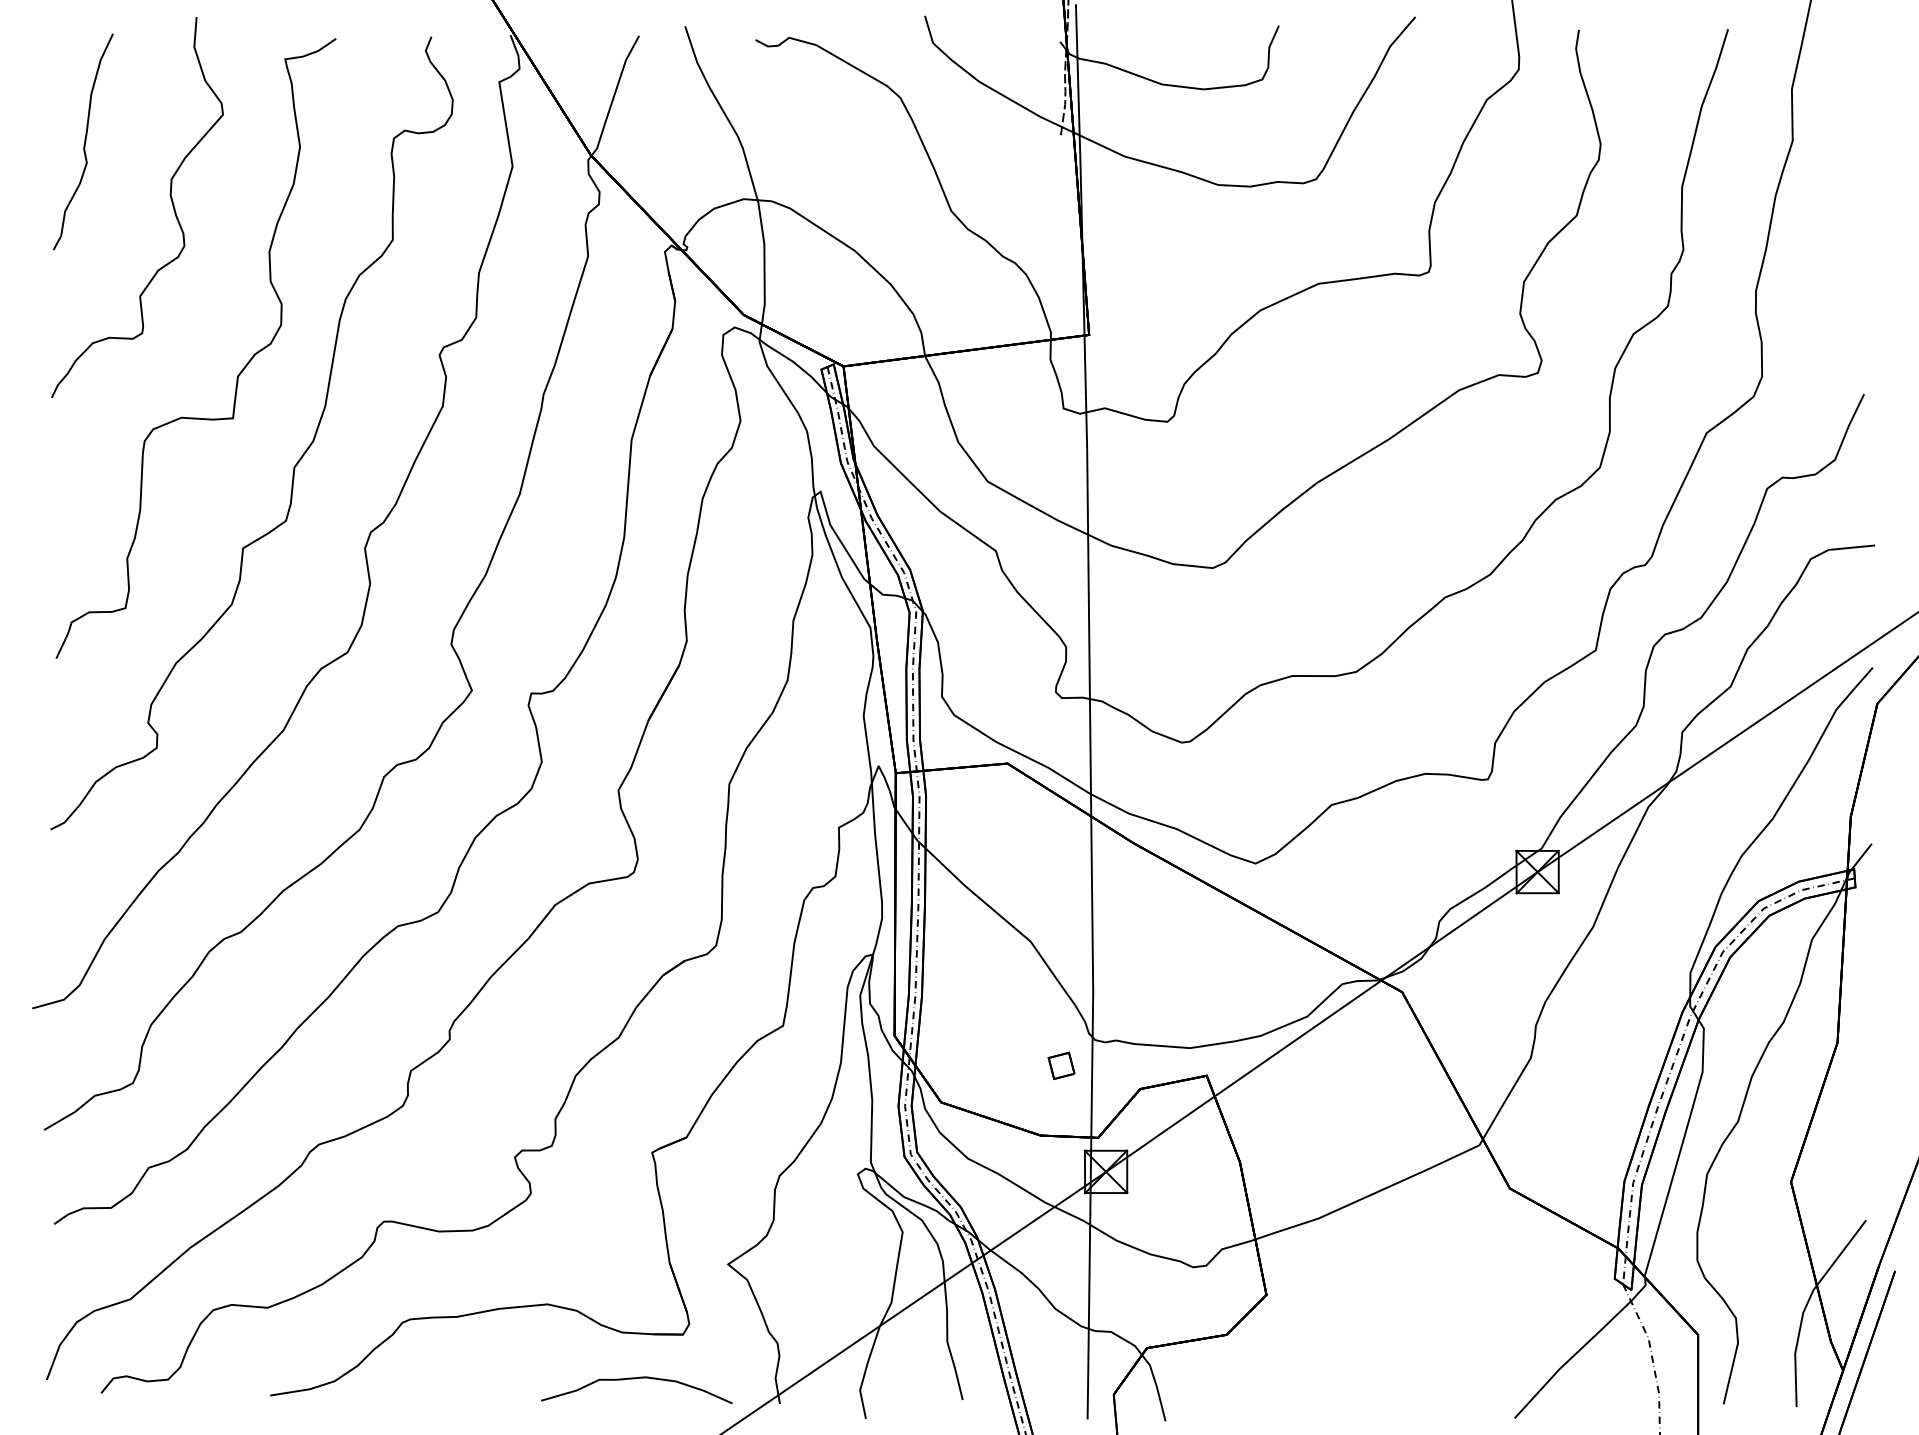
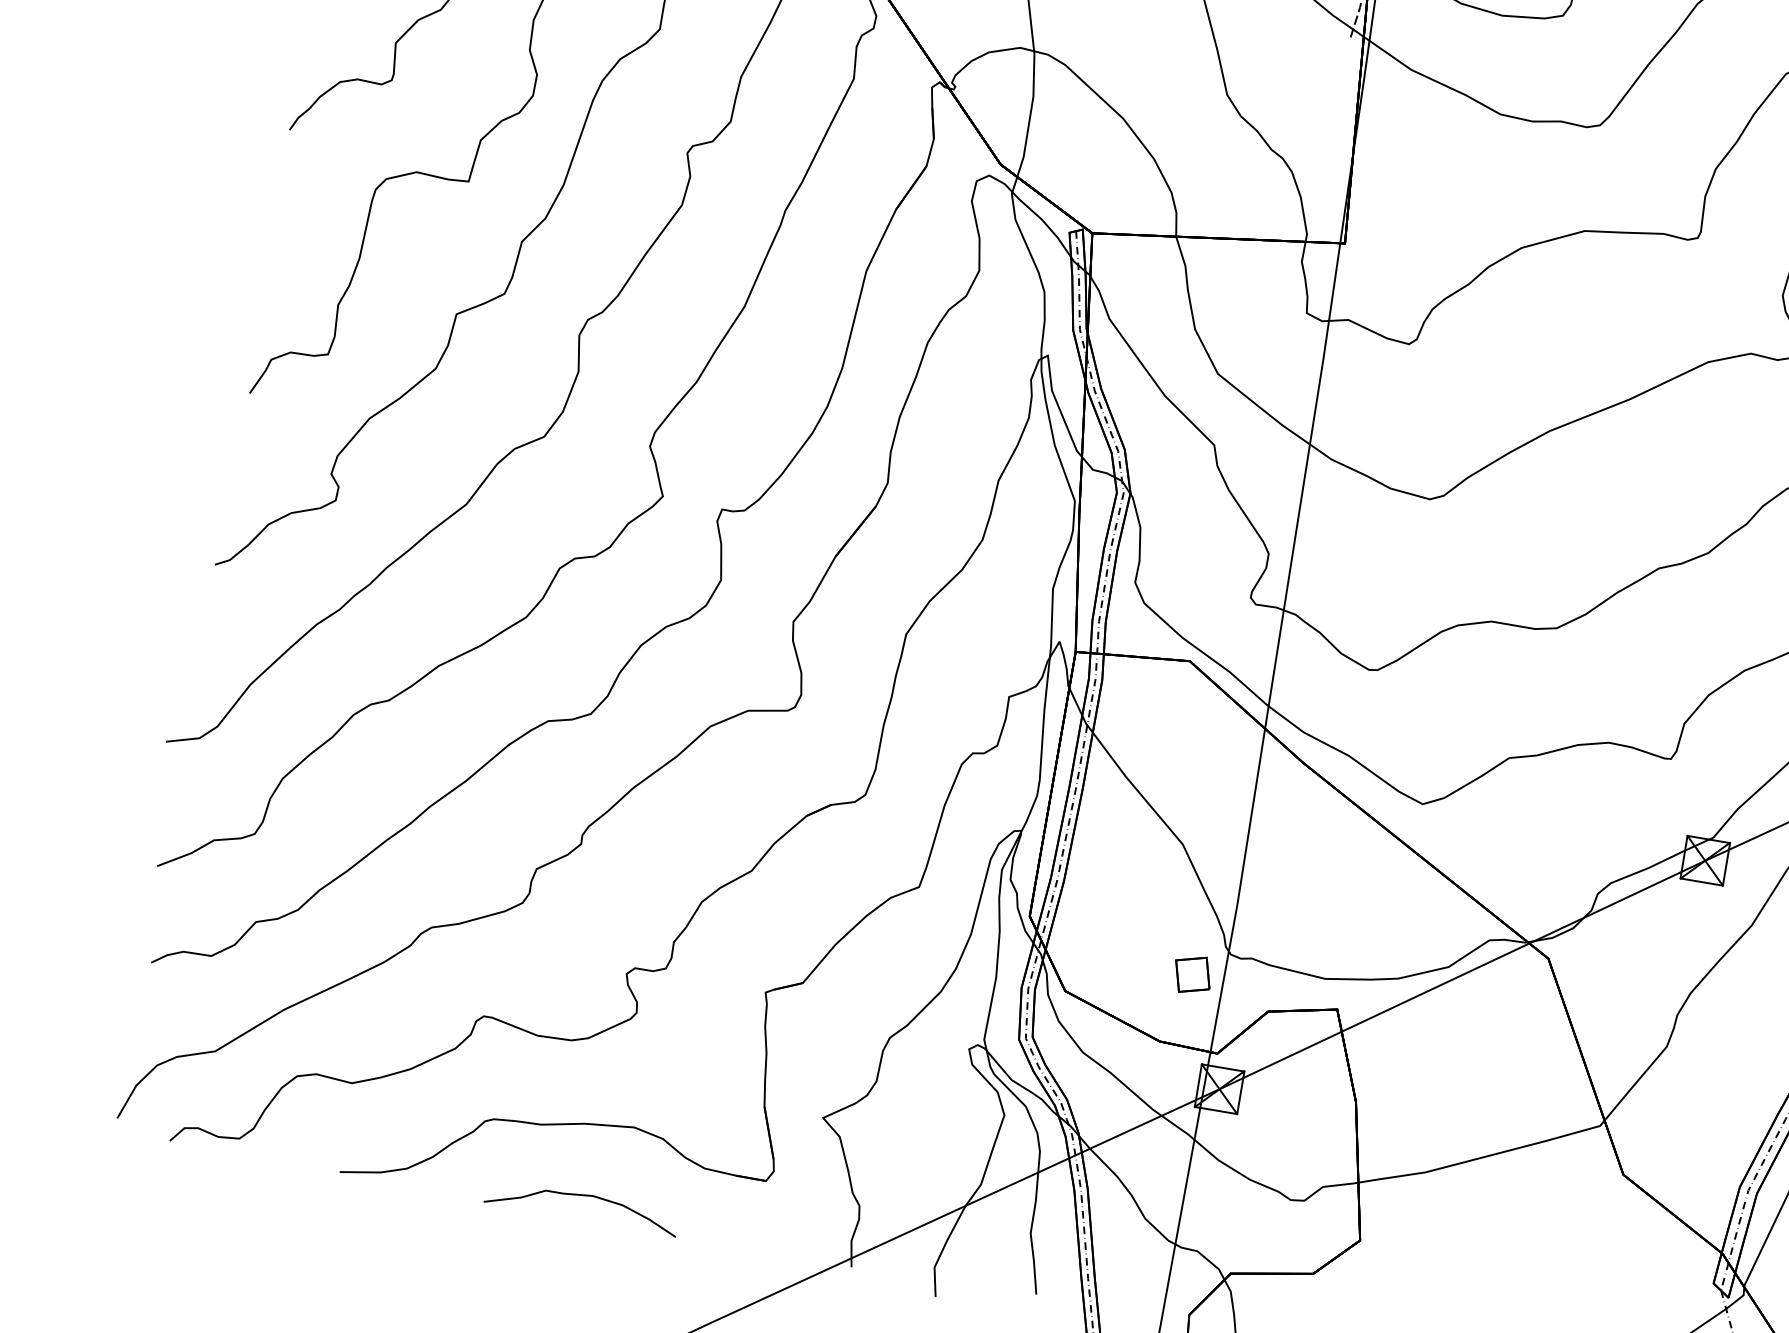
part: (1061, 1065) -> (1192, 974), size x1.43
curve: (635, 1379) -> (582, 1196), moved

